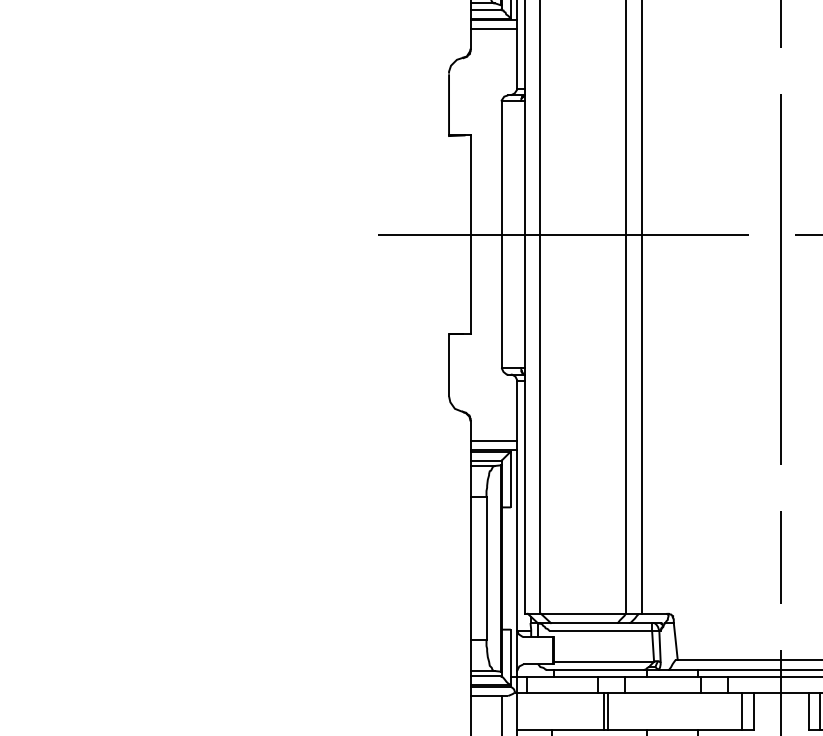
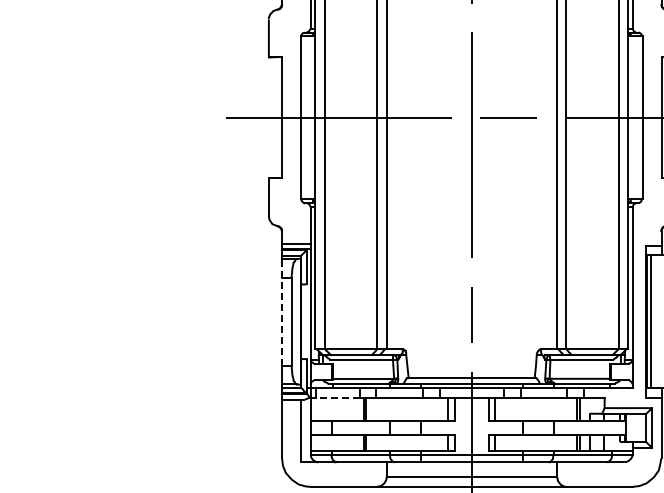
line: (471, 551) -> (282, 311), solid -> dashed
line: (562, 692) -> (338, 397), solid -> dashed

